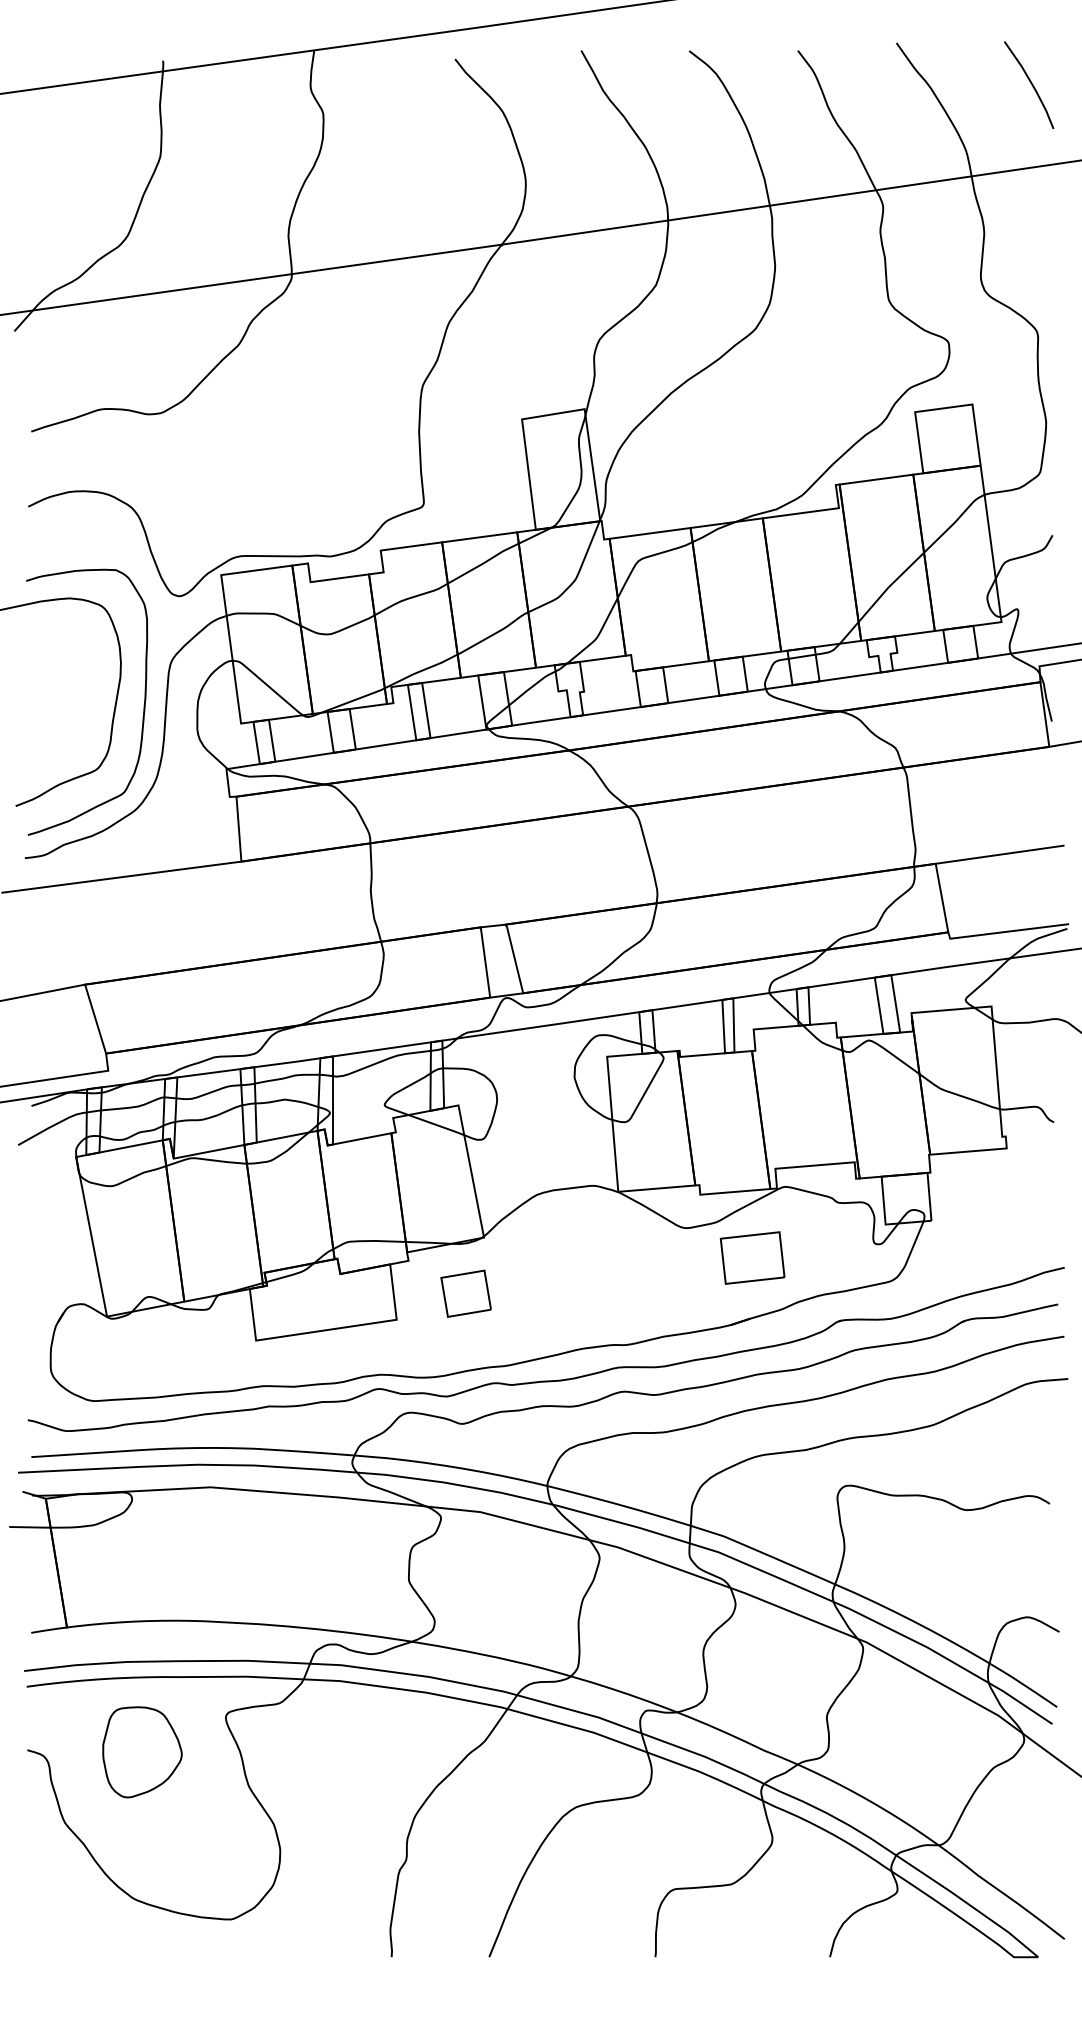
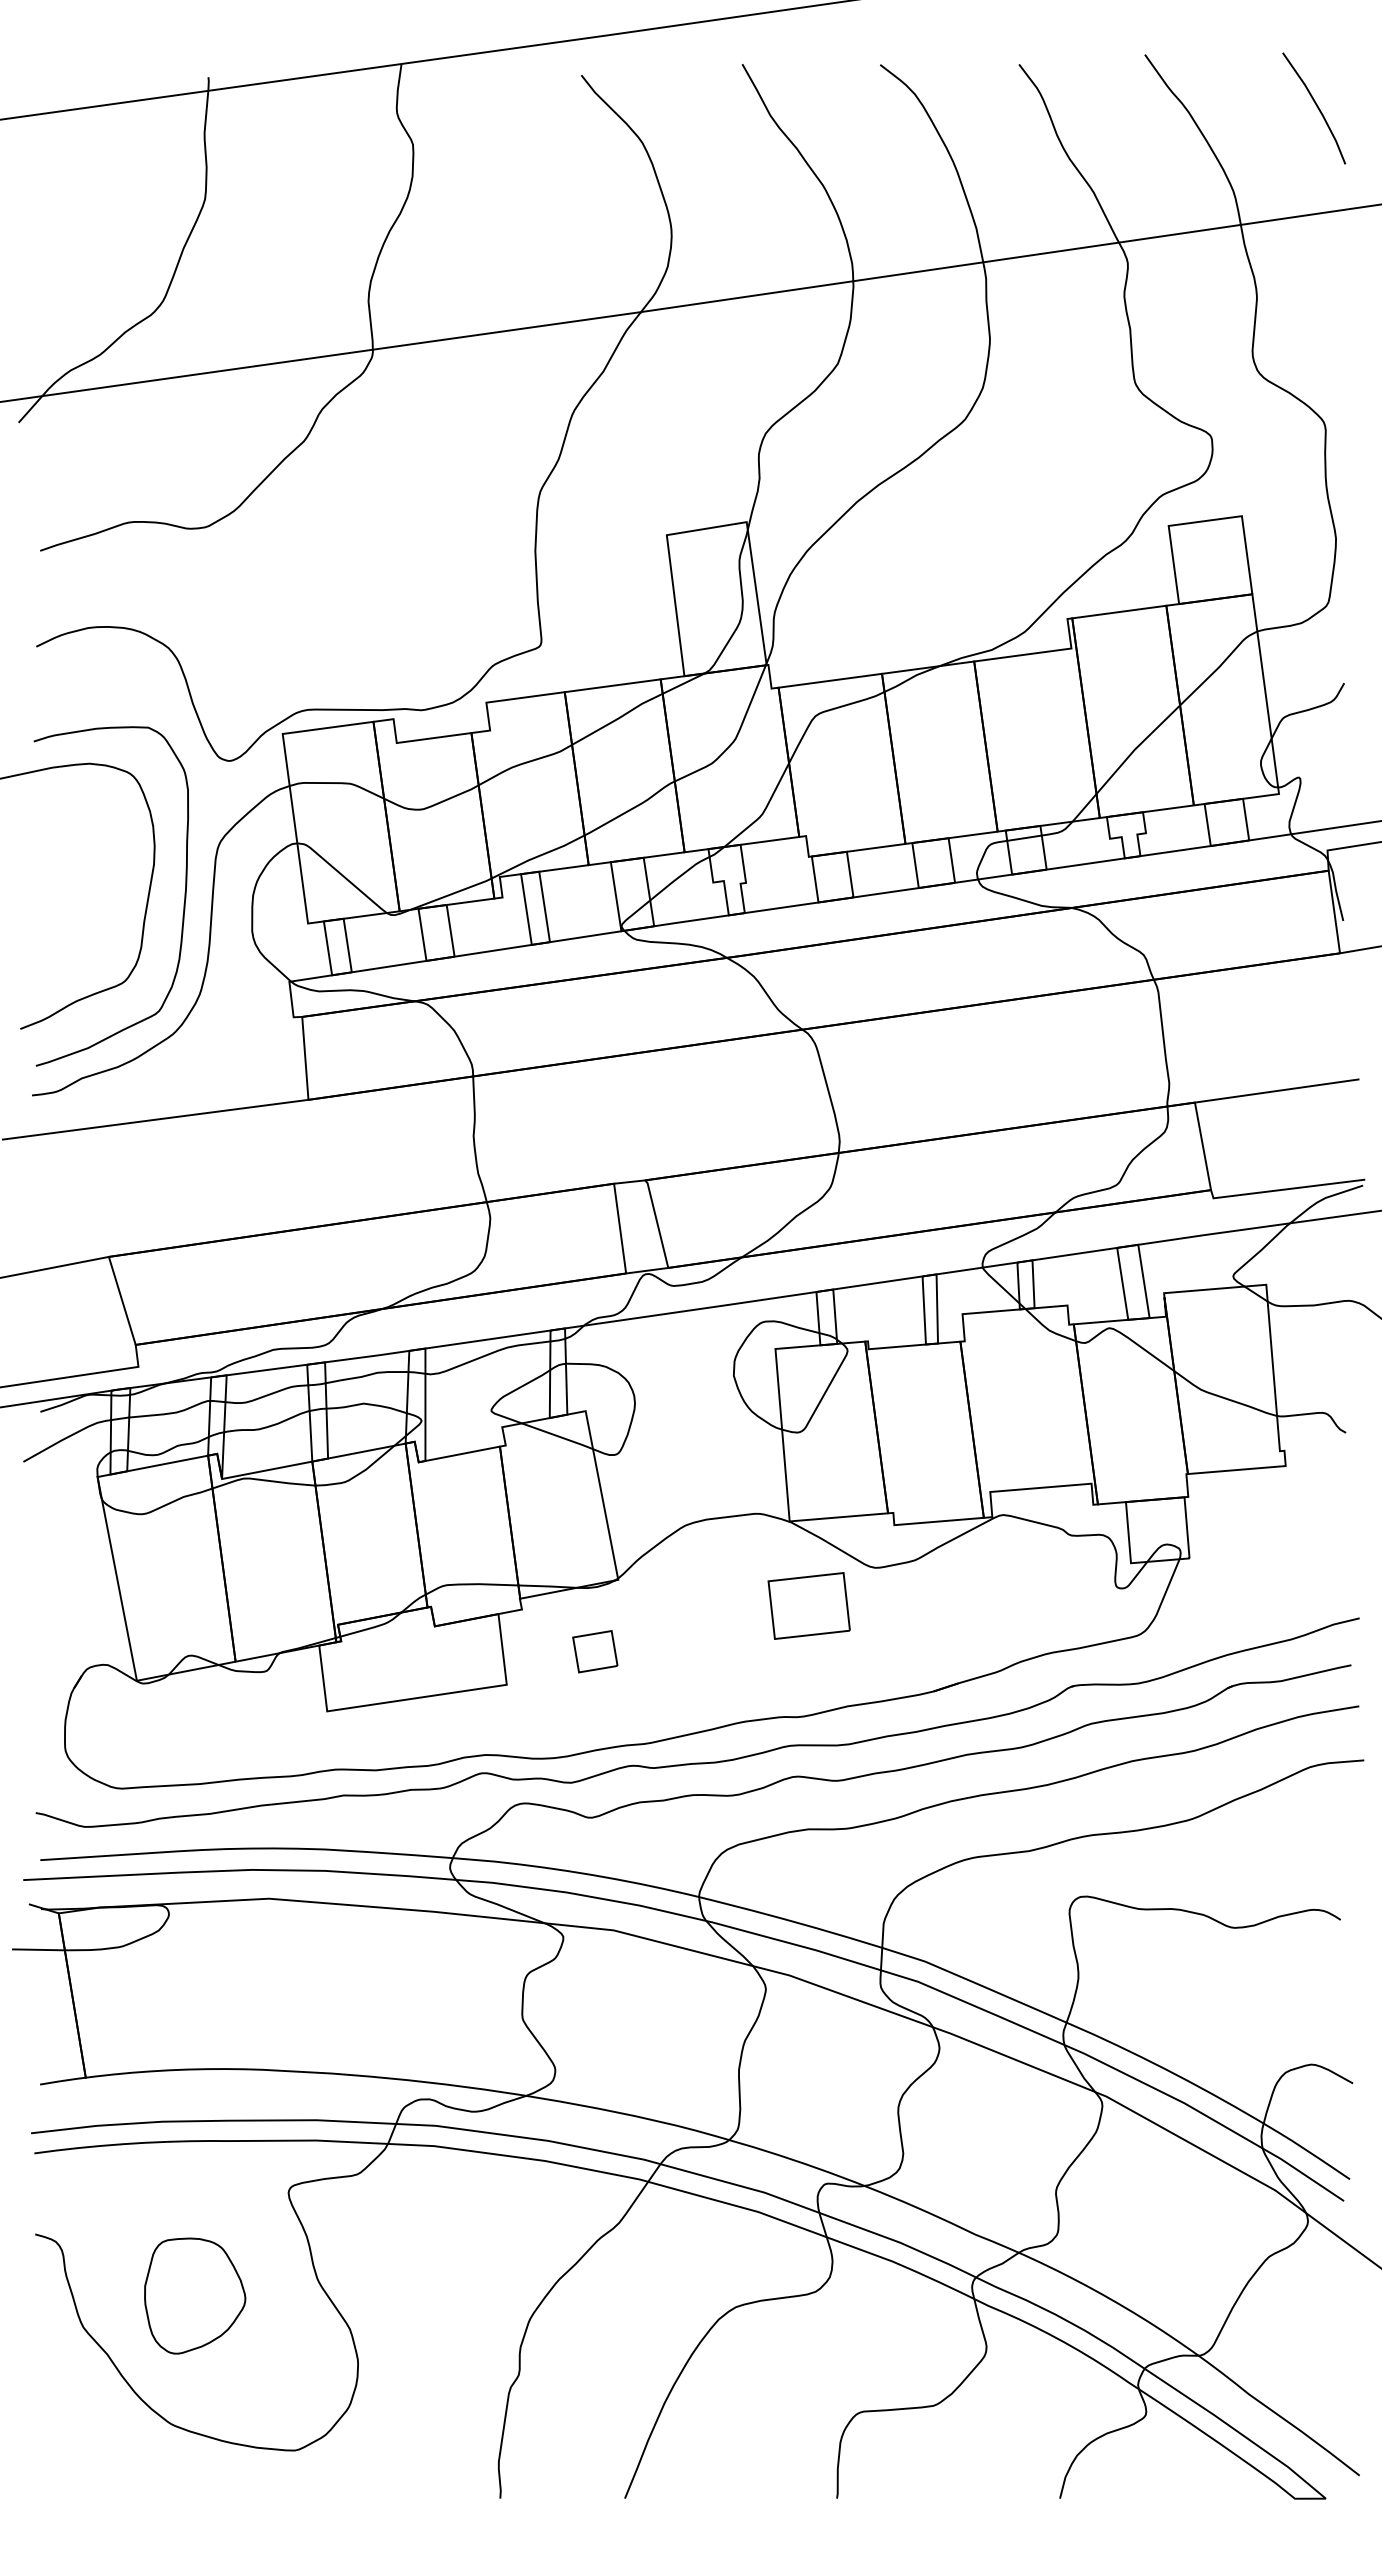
part: (752, 1257) -> (808, 1605), moved
part: (465, 1293) -> (594, 1651), size x0.7
part: (142, 1751) -> (195, 2295), moved

